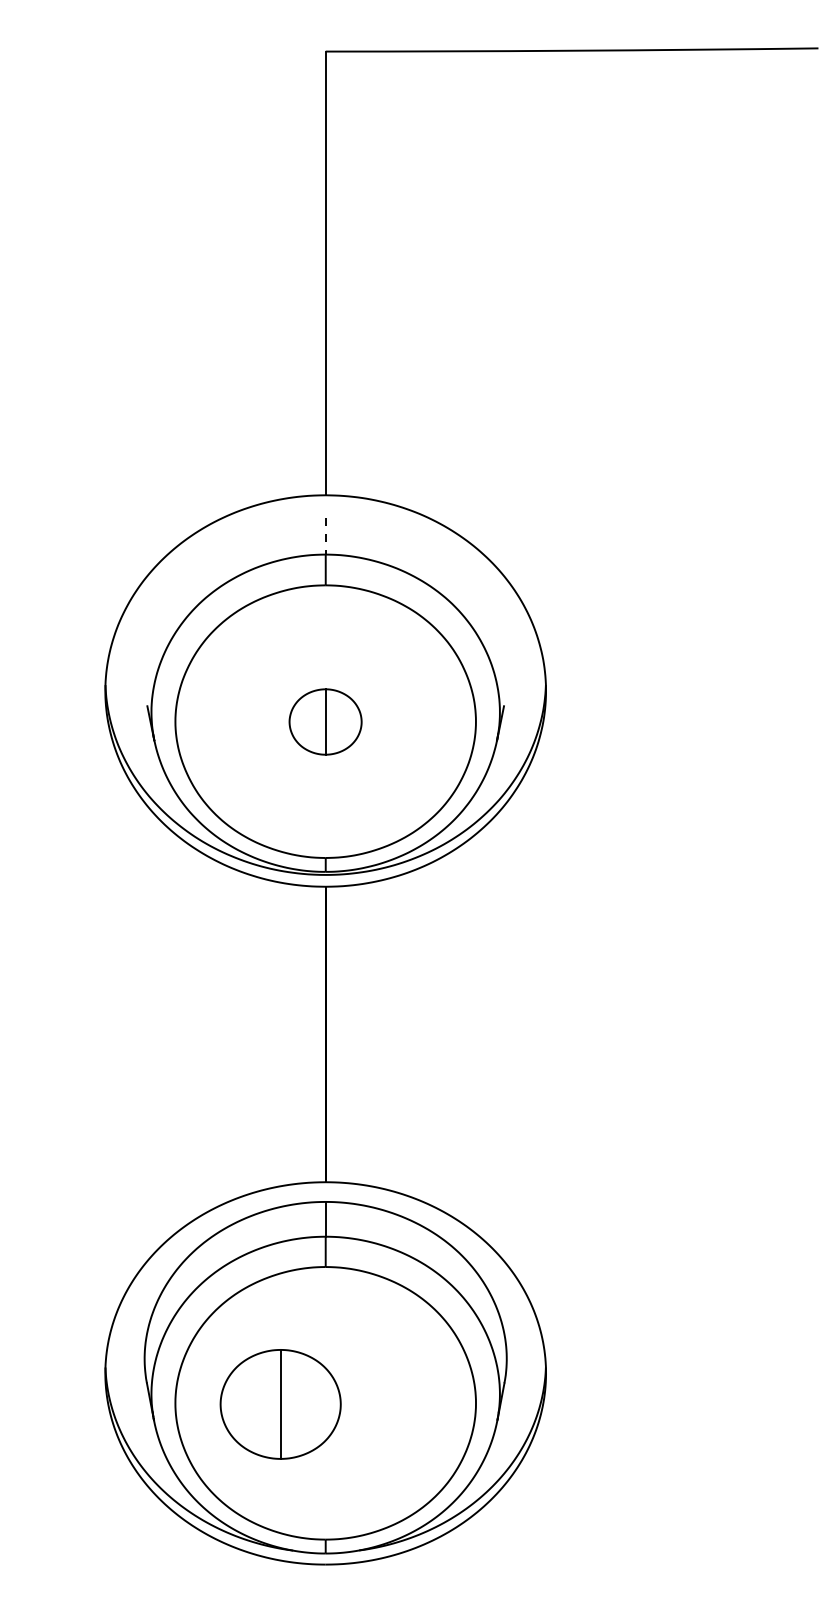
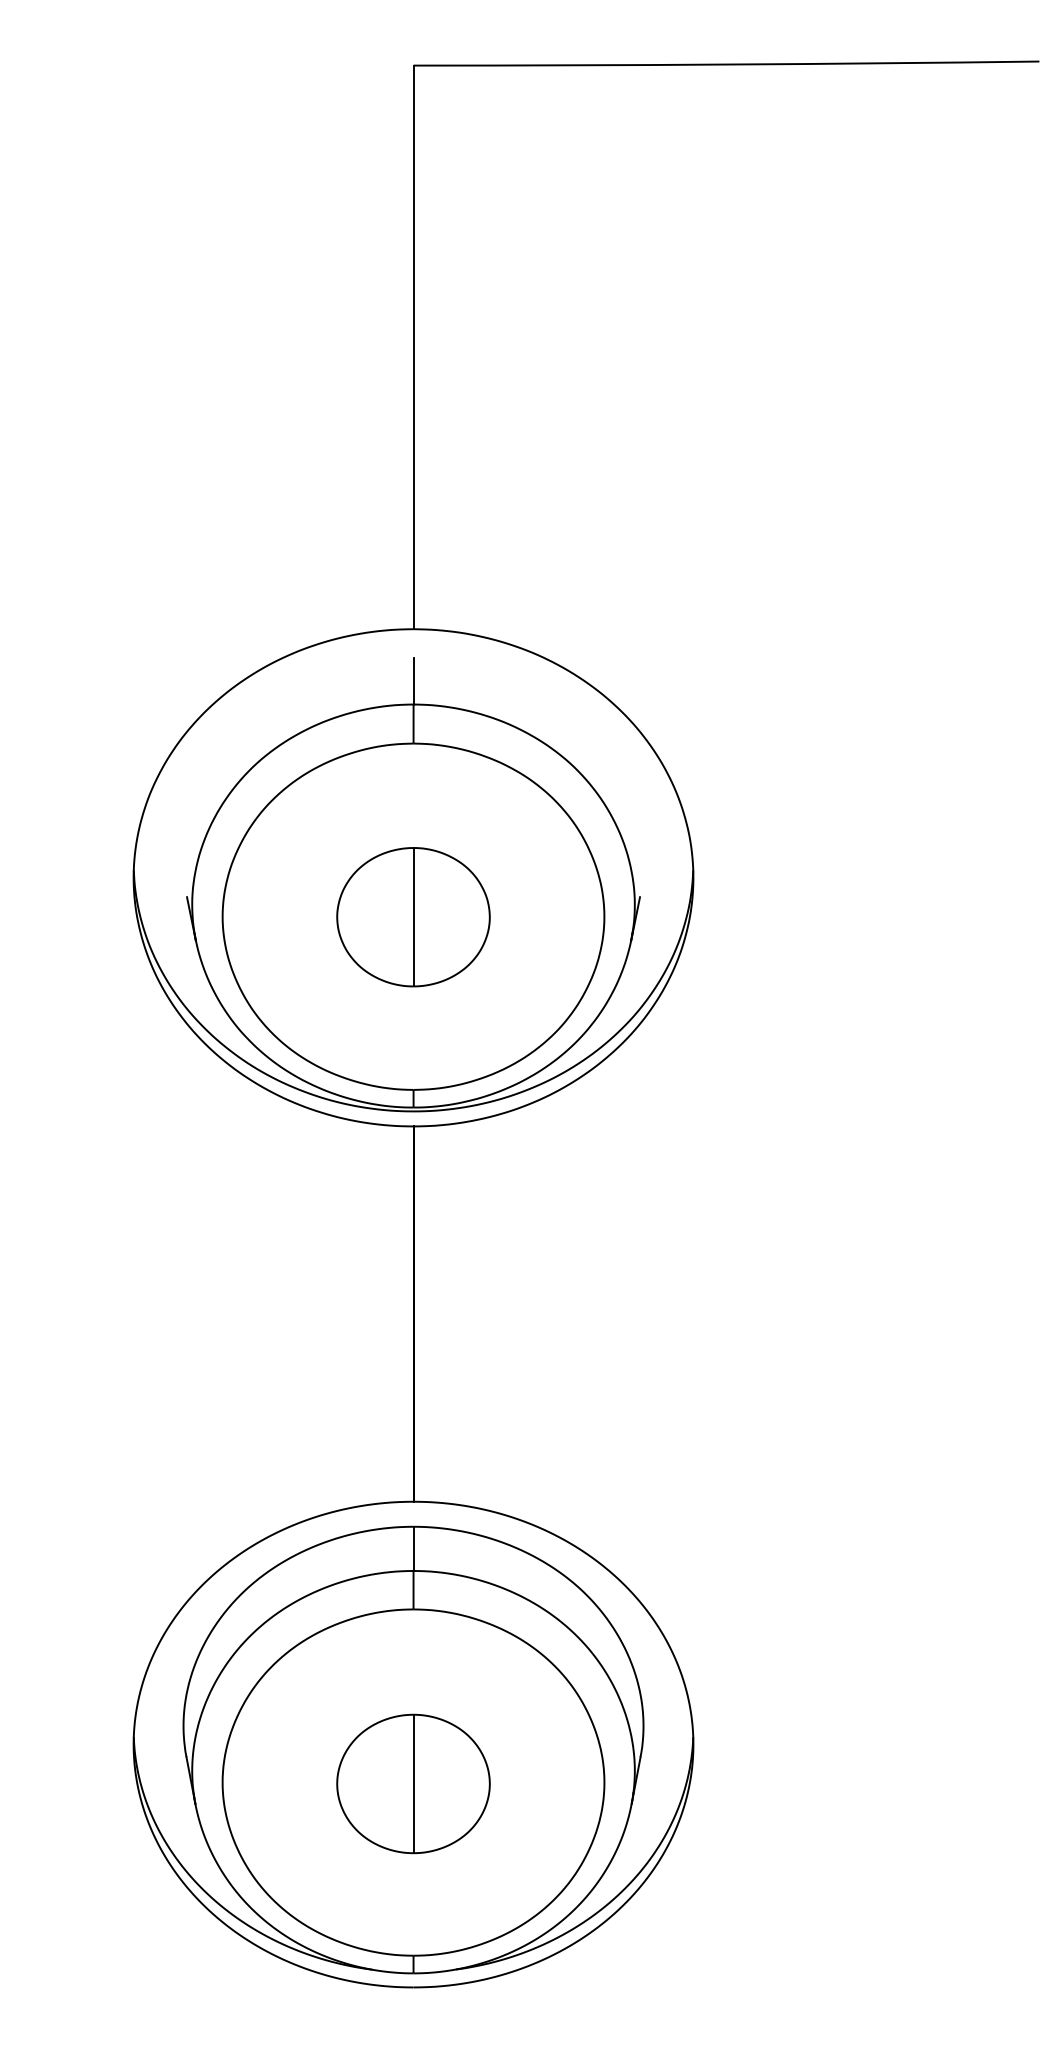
line: (325, 536) -> (413, 681), dashed -> solid
part: (325, 721) -> (413, 916), size x1.67
part: (280, 1404) -> (413, 1784), moved

